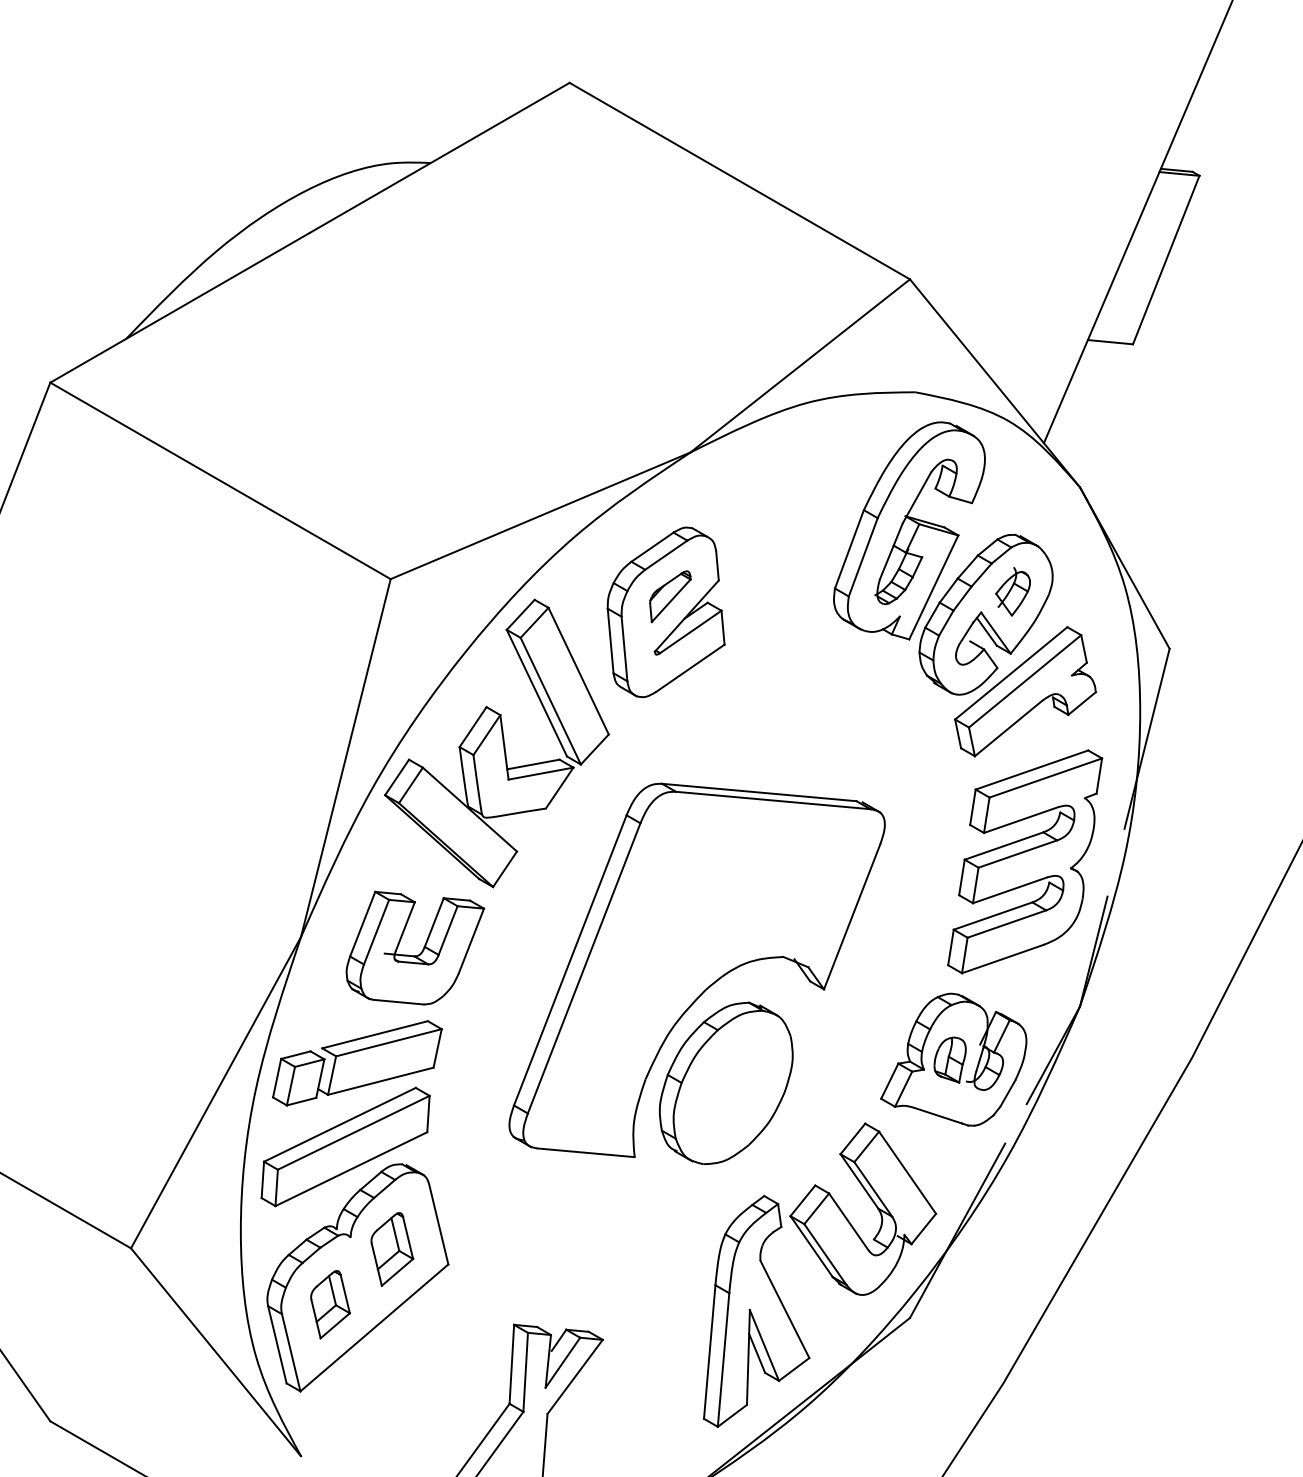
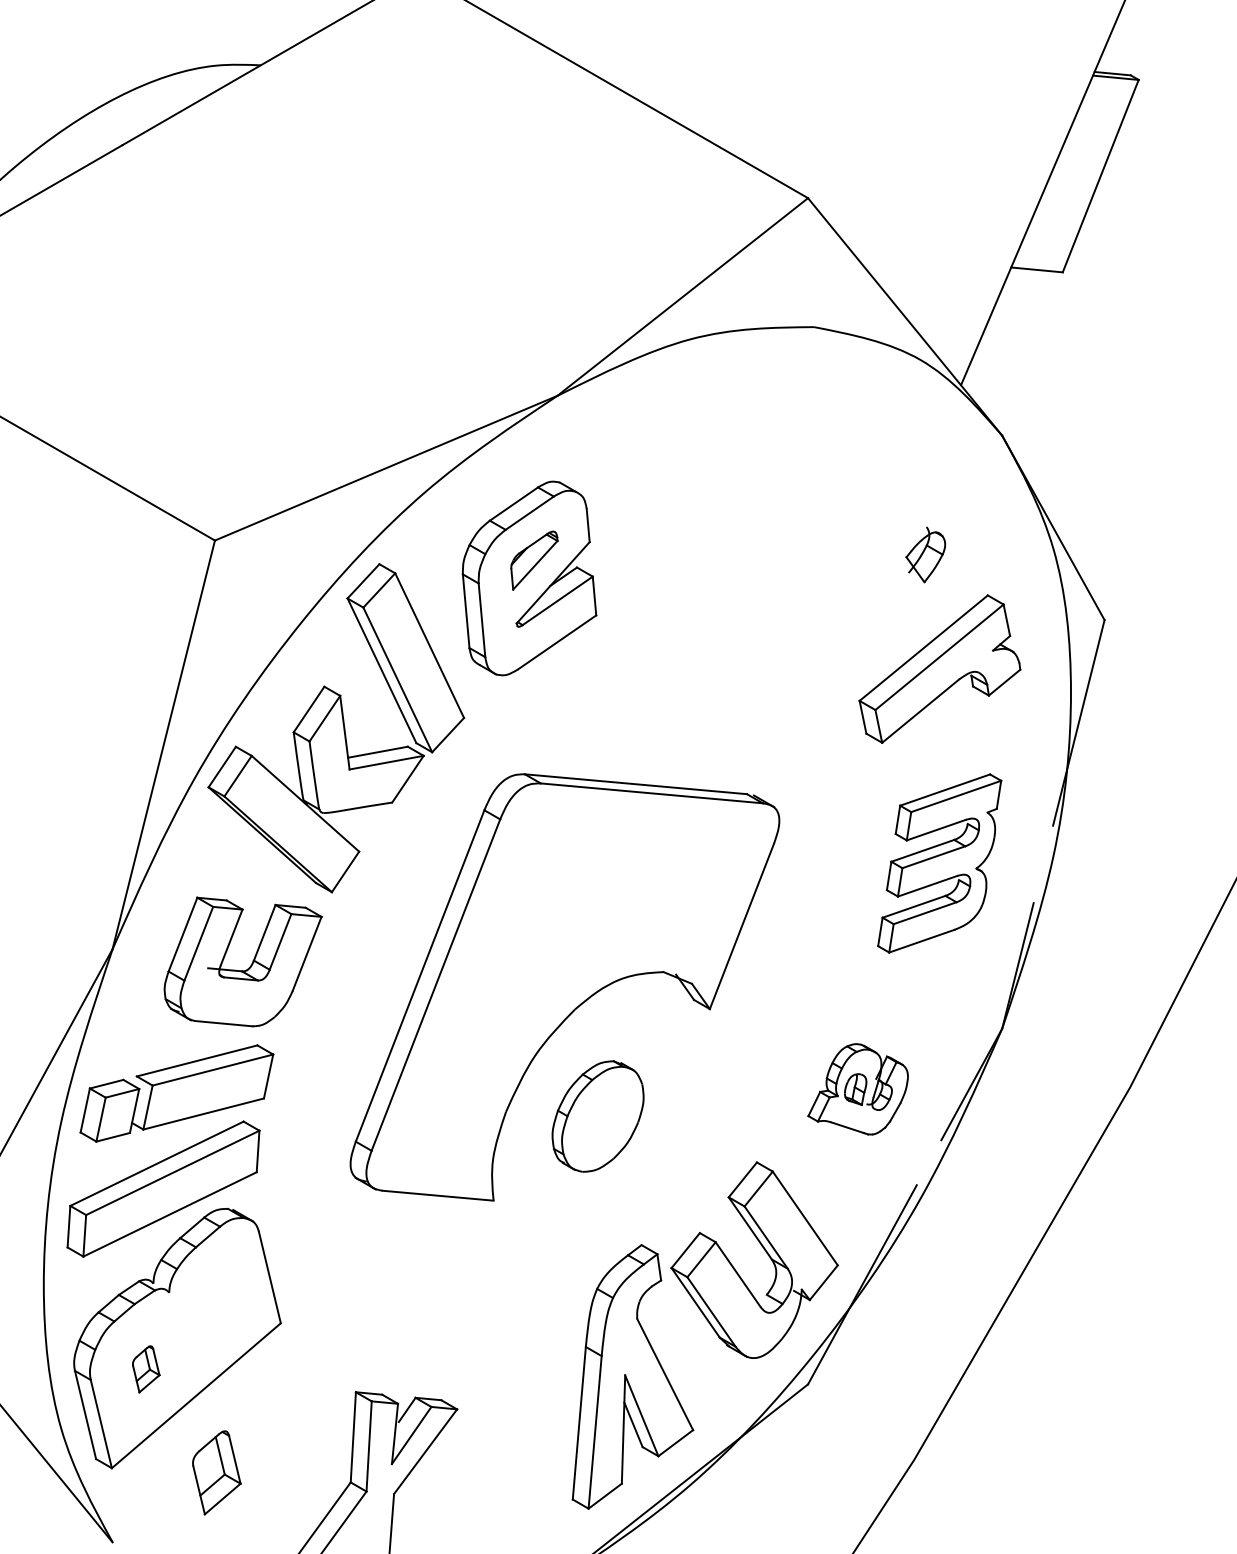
part: (943, 558) -> (846, 516), removed
part: (1025, 861) -> (939, 863), size x0.7
part: (953, 1059) -> (857, 1089), size x0.6
part: (725, 1083) -> (597, 1116), size x0.6
part: (392, 1249) -> (217, 1472), moved
part: (330, 1304) -> (146, 1368), size x0.6

